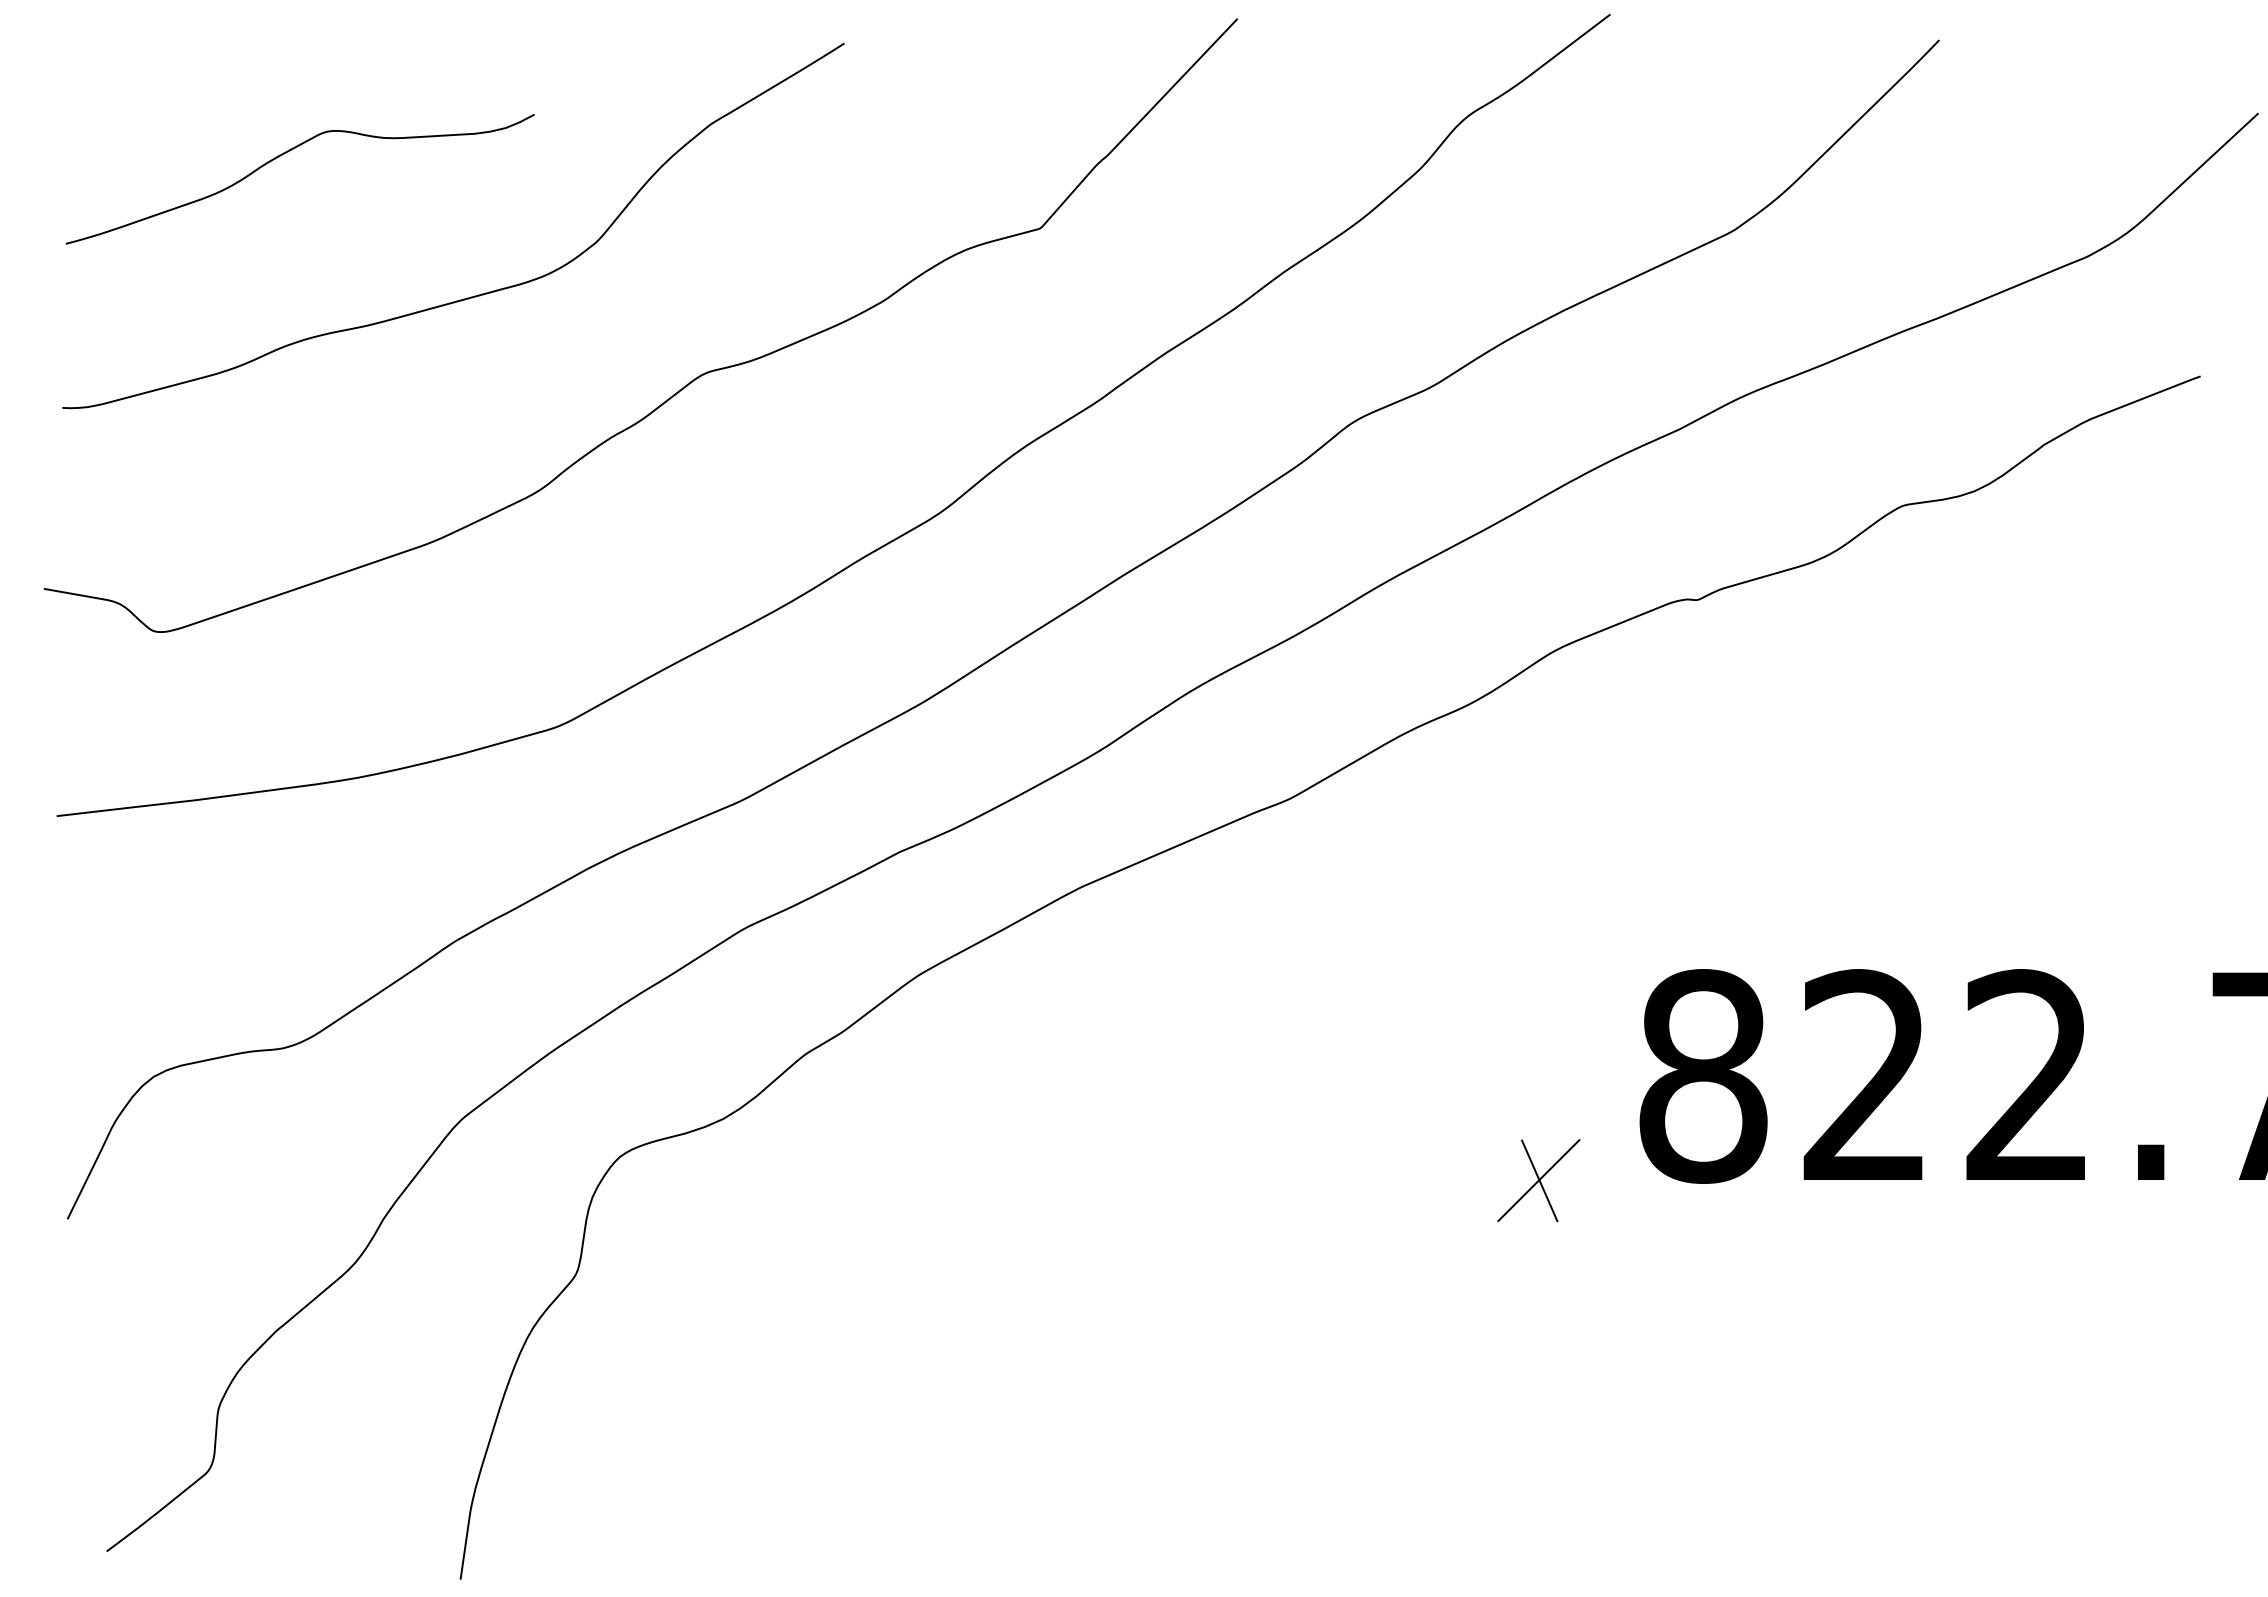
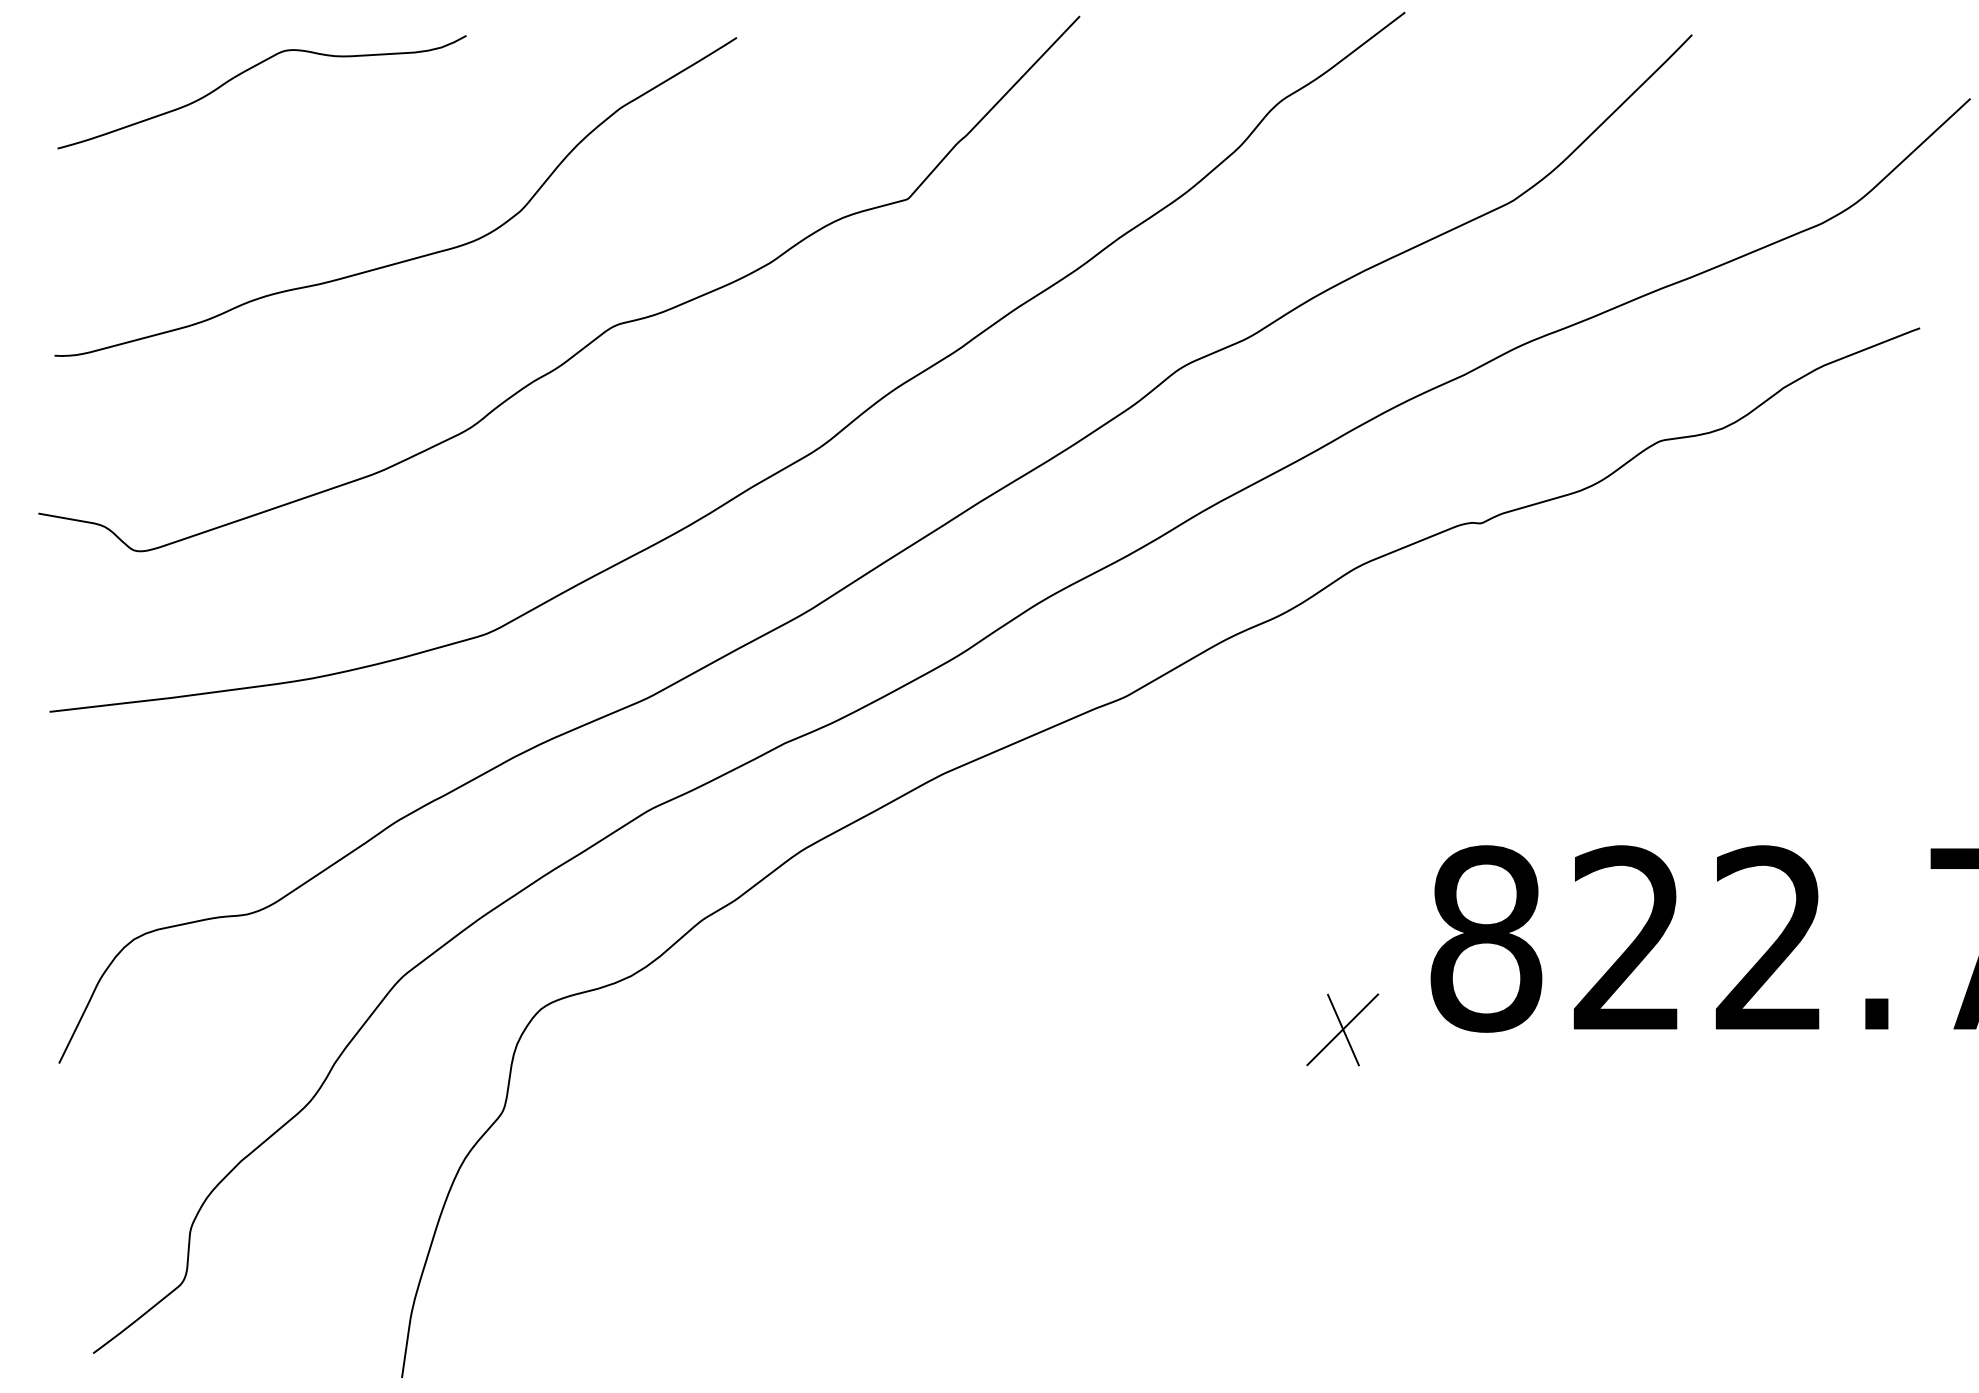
curve: (283, 155) -> (247, 71), moved

